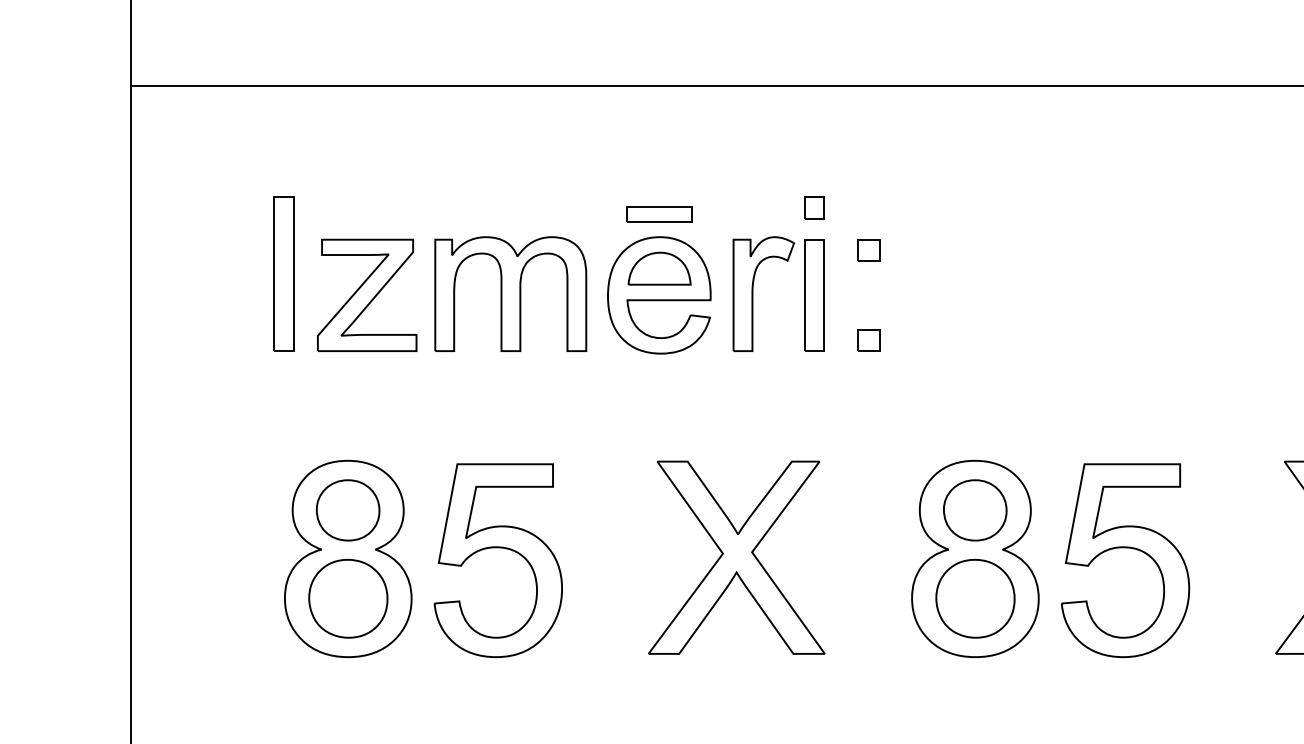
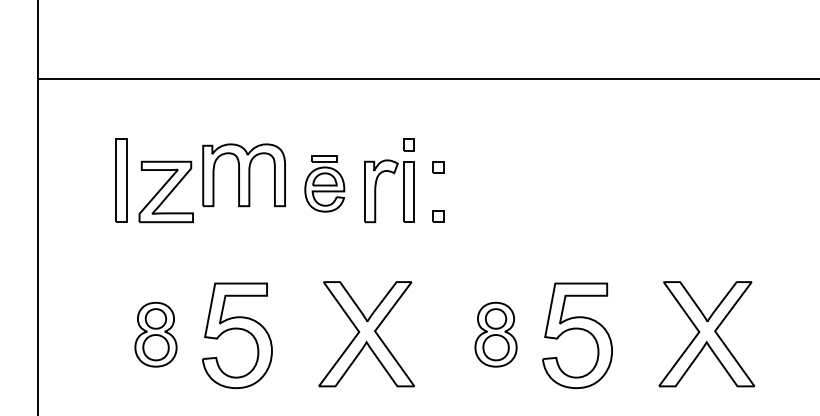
part: (658, 279) -> (324, 183), size x0.7
part: (509, 294) -> (243, 175), moved
part: (347, 558) -> (155, 334), size x0.6
part: (974, 558) -> (495, 334), size x0.6

